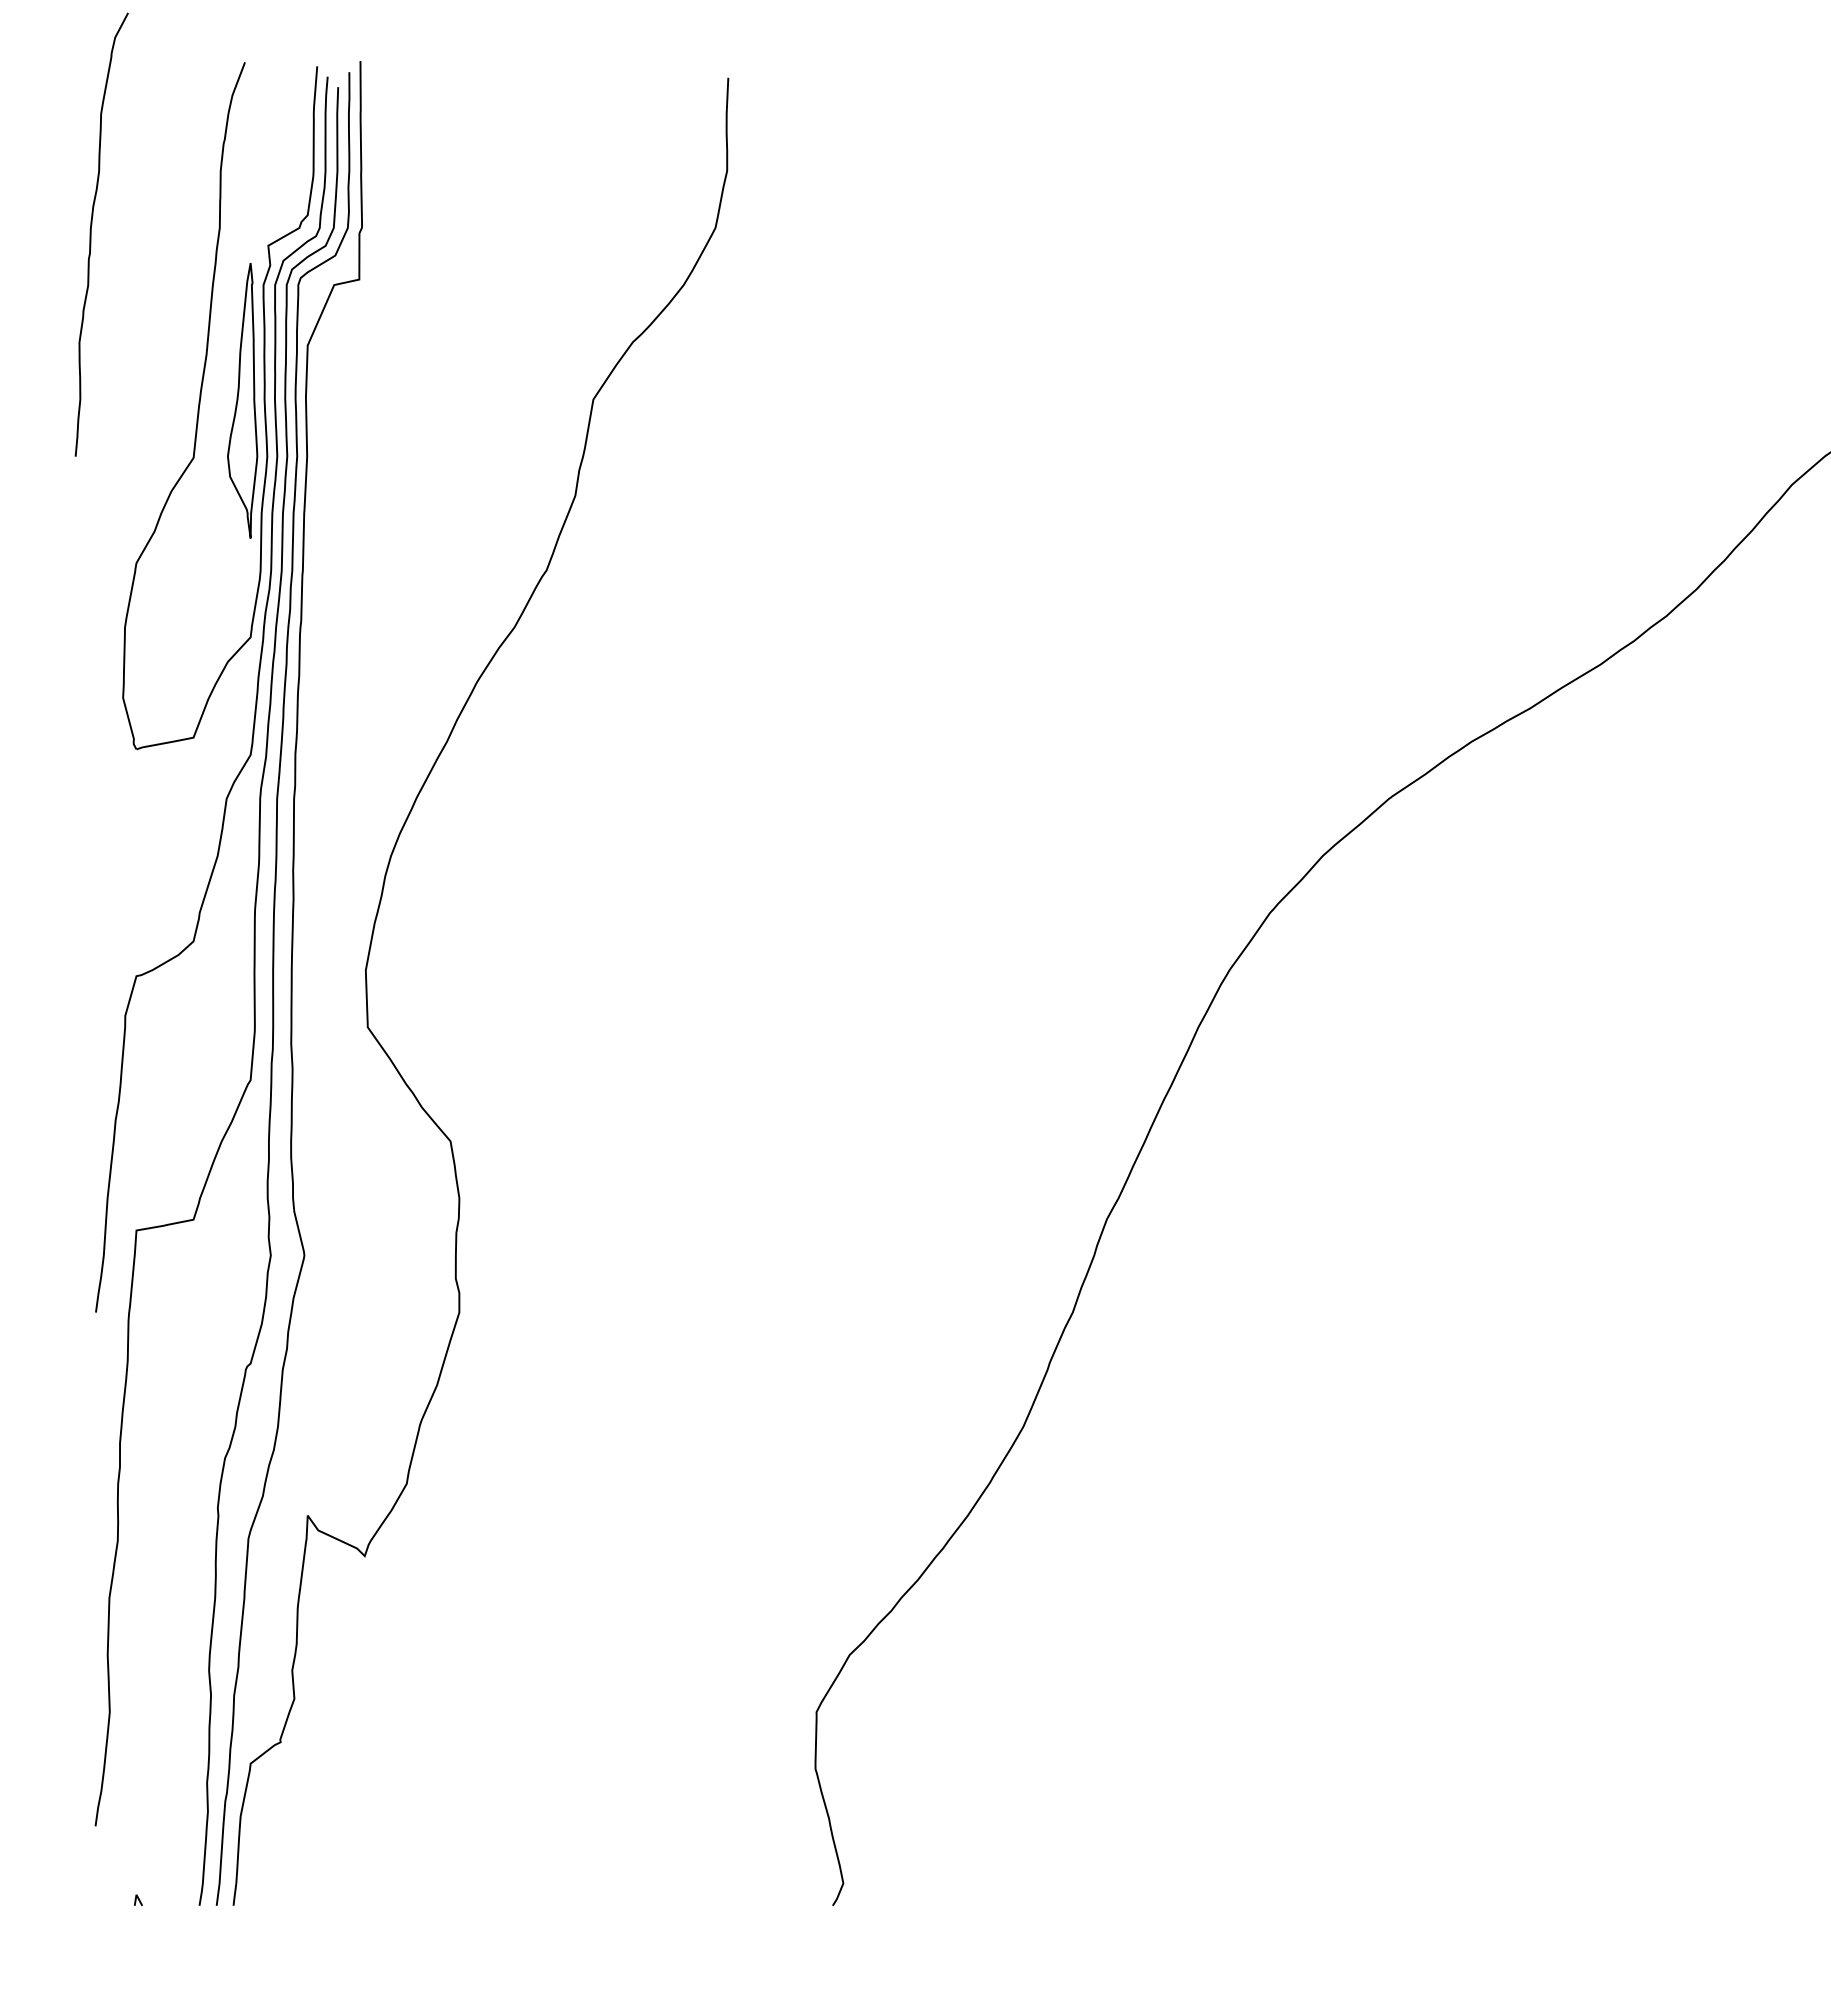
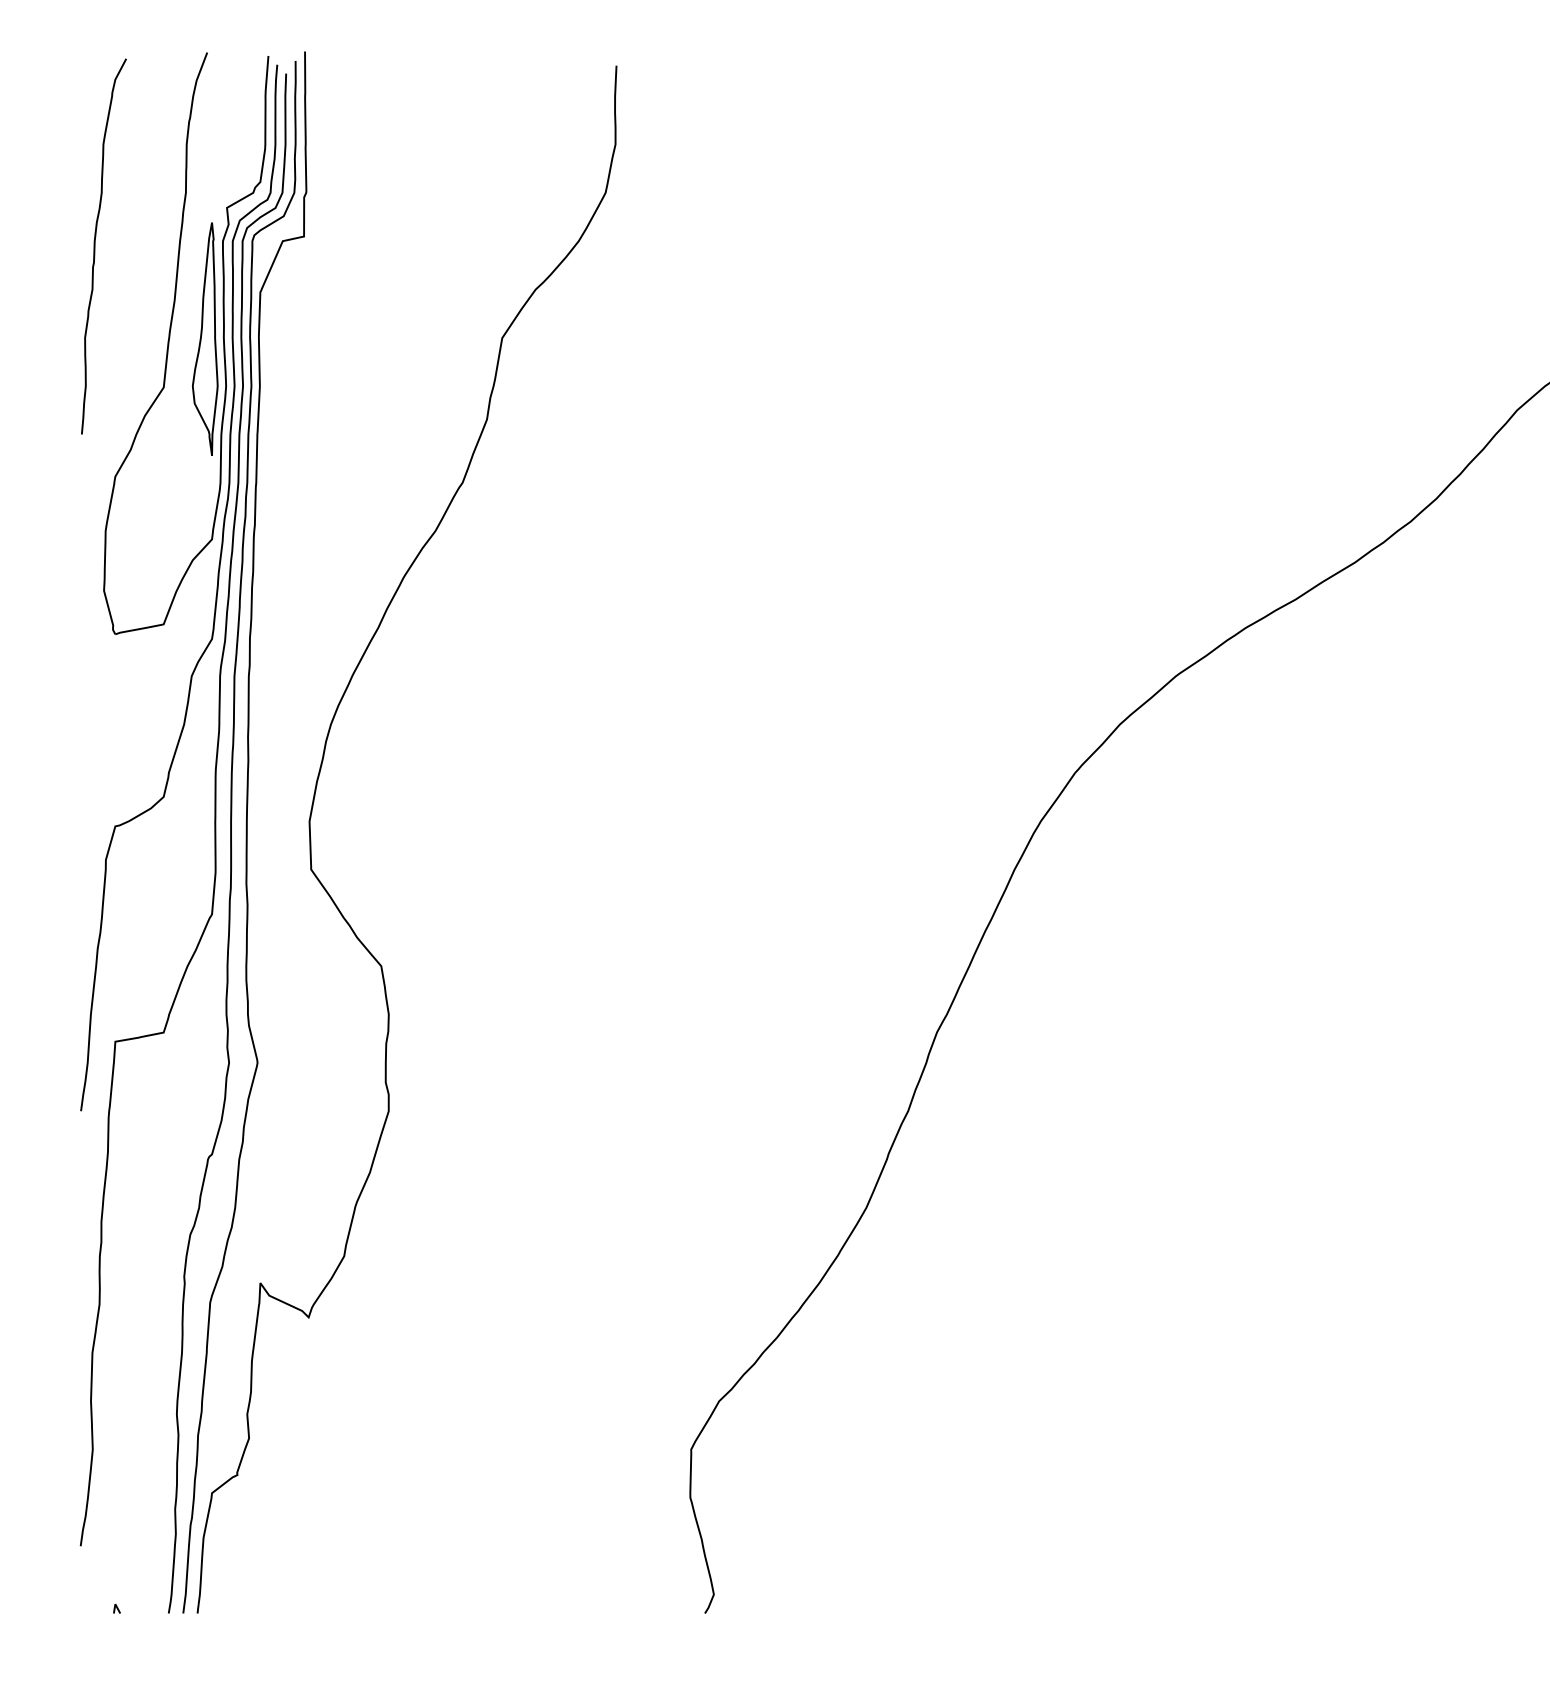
curve: (91, 234) -> (95, 246), moved

